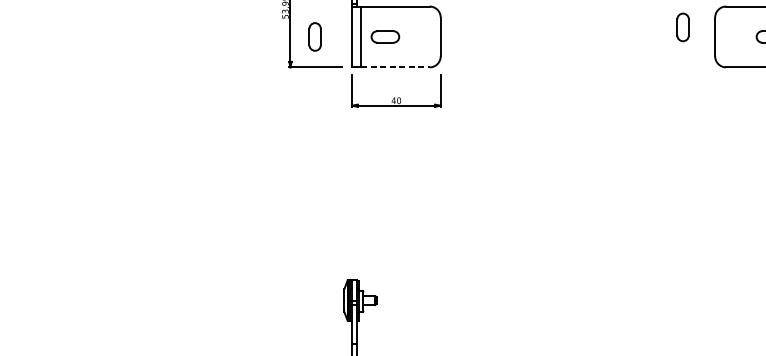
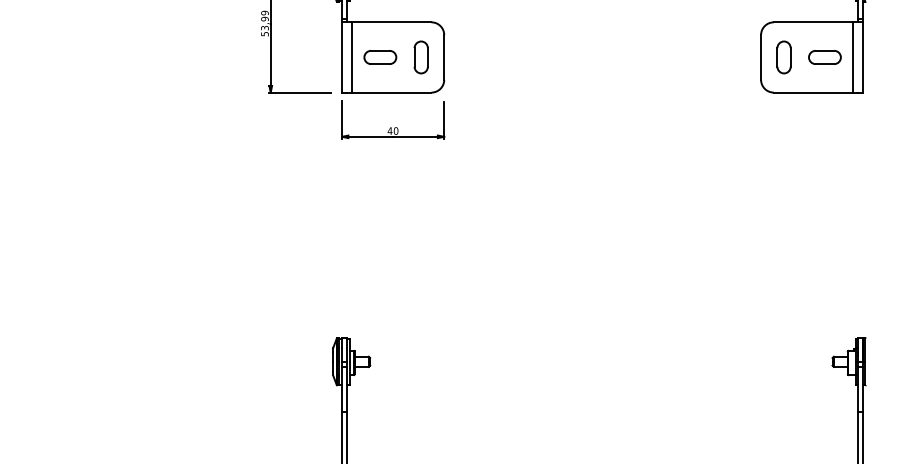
part: (682, 27) -> (783, 57), moved
part: (314, 36) -> (420, 57), moved
line: (395, 67) -> (391, 92), dashed -> solid

